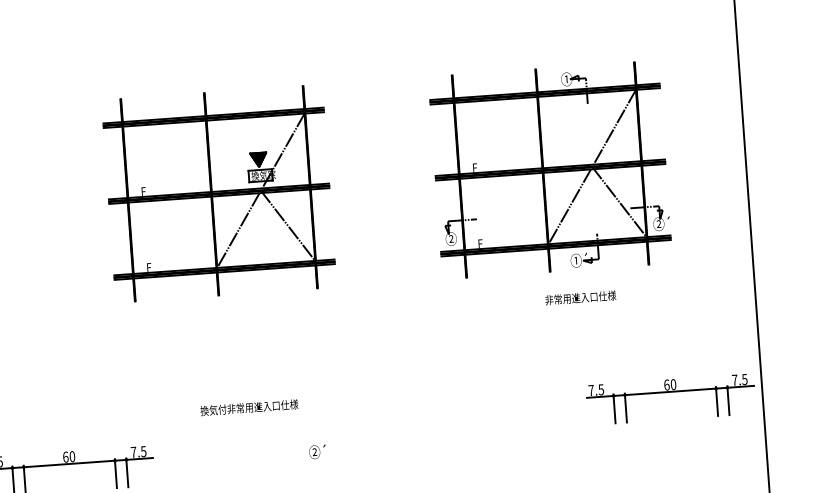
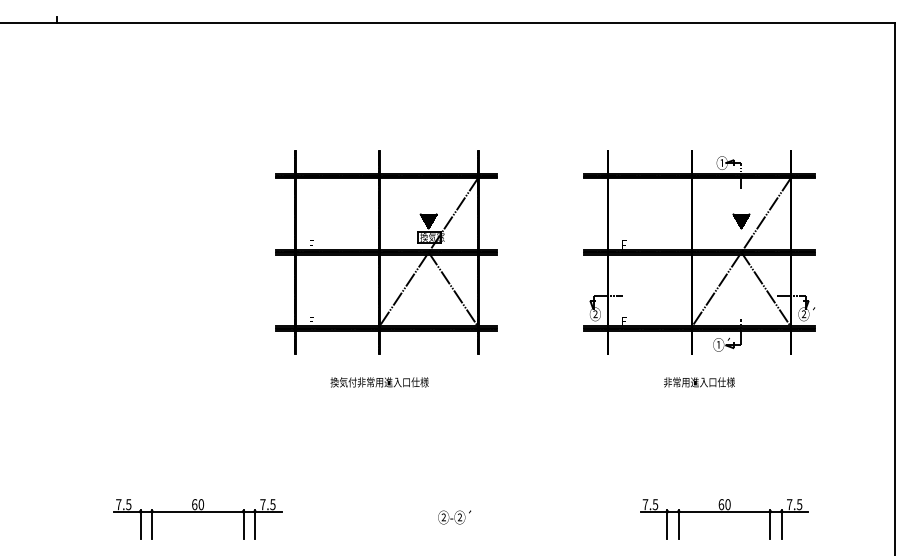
part: (590, 136) -> (741, 221), added
part: (218, 193) -> (386, 252), moved
text: (580, 298) -> (699, 382), moved
part: (670, 392) -> (724, 512), moved
text: (249, 407) -> (379, 382), moved
text: (331, 451) -> (460, 517), ②´ -> ②-②´

